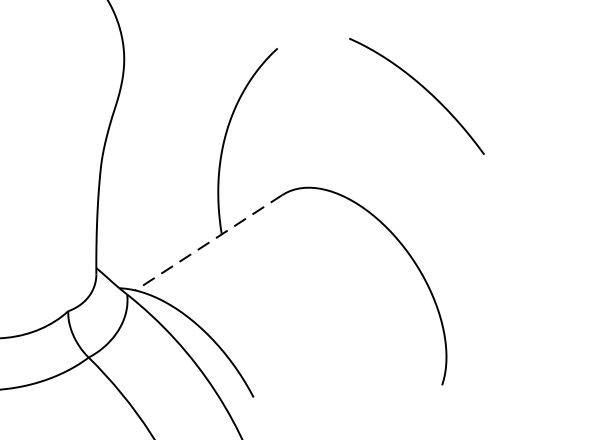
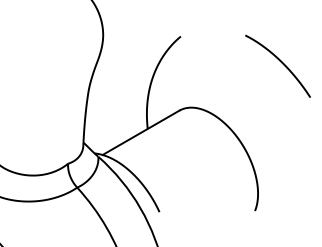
curve: (421, 88) -> (280, 62), moved
line: (207, 244) -> (140, 133), dashed -> solid

